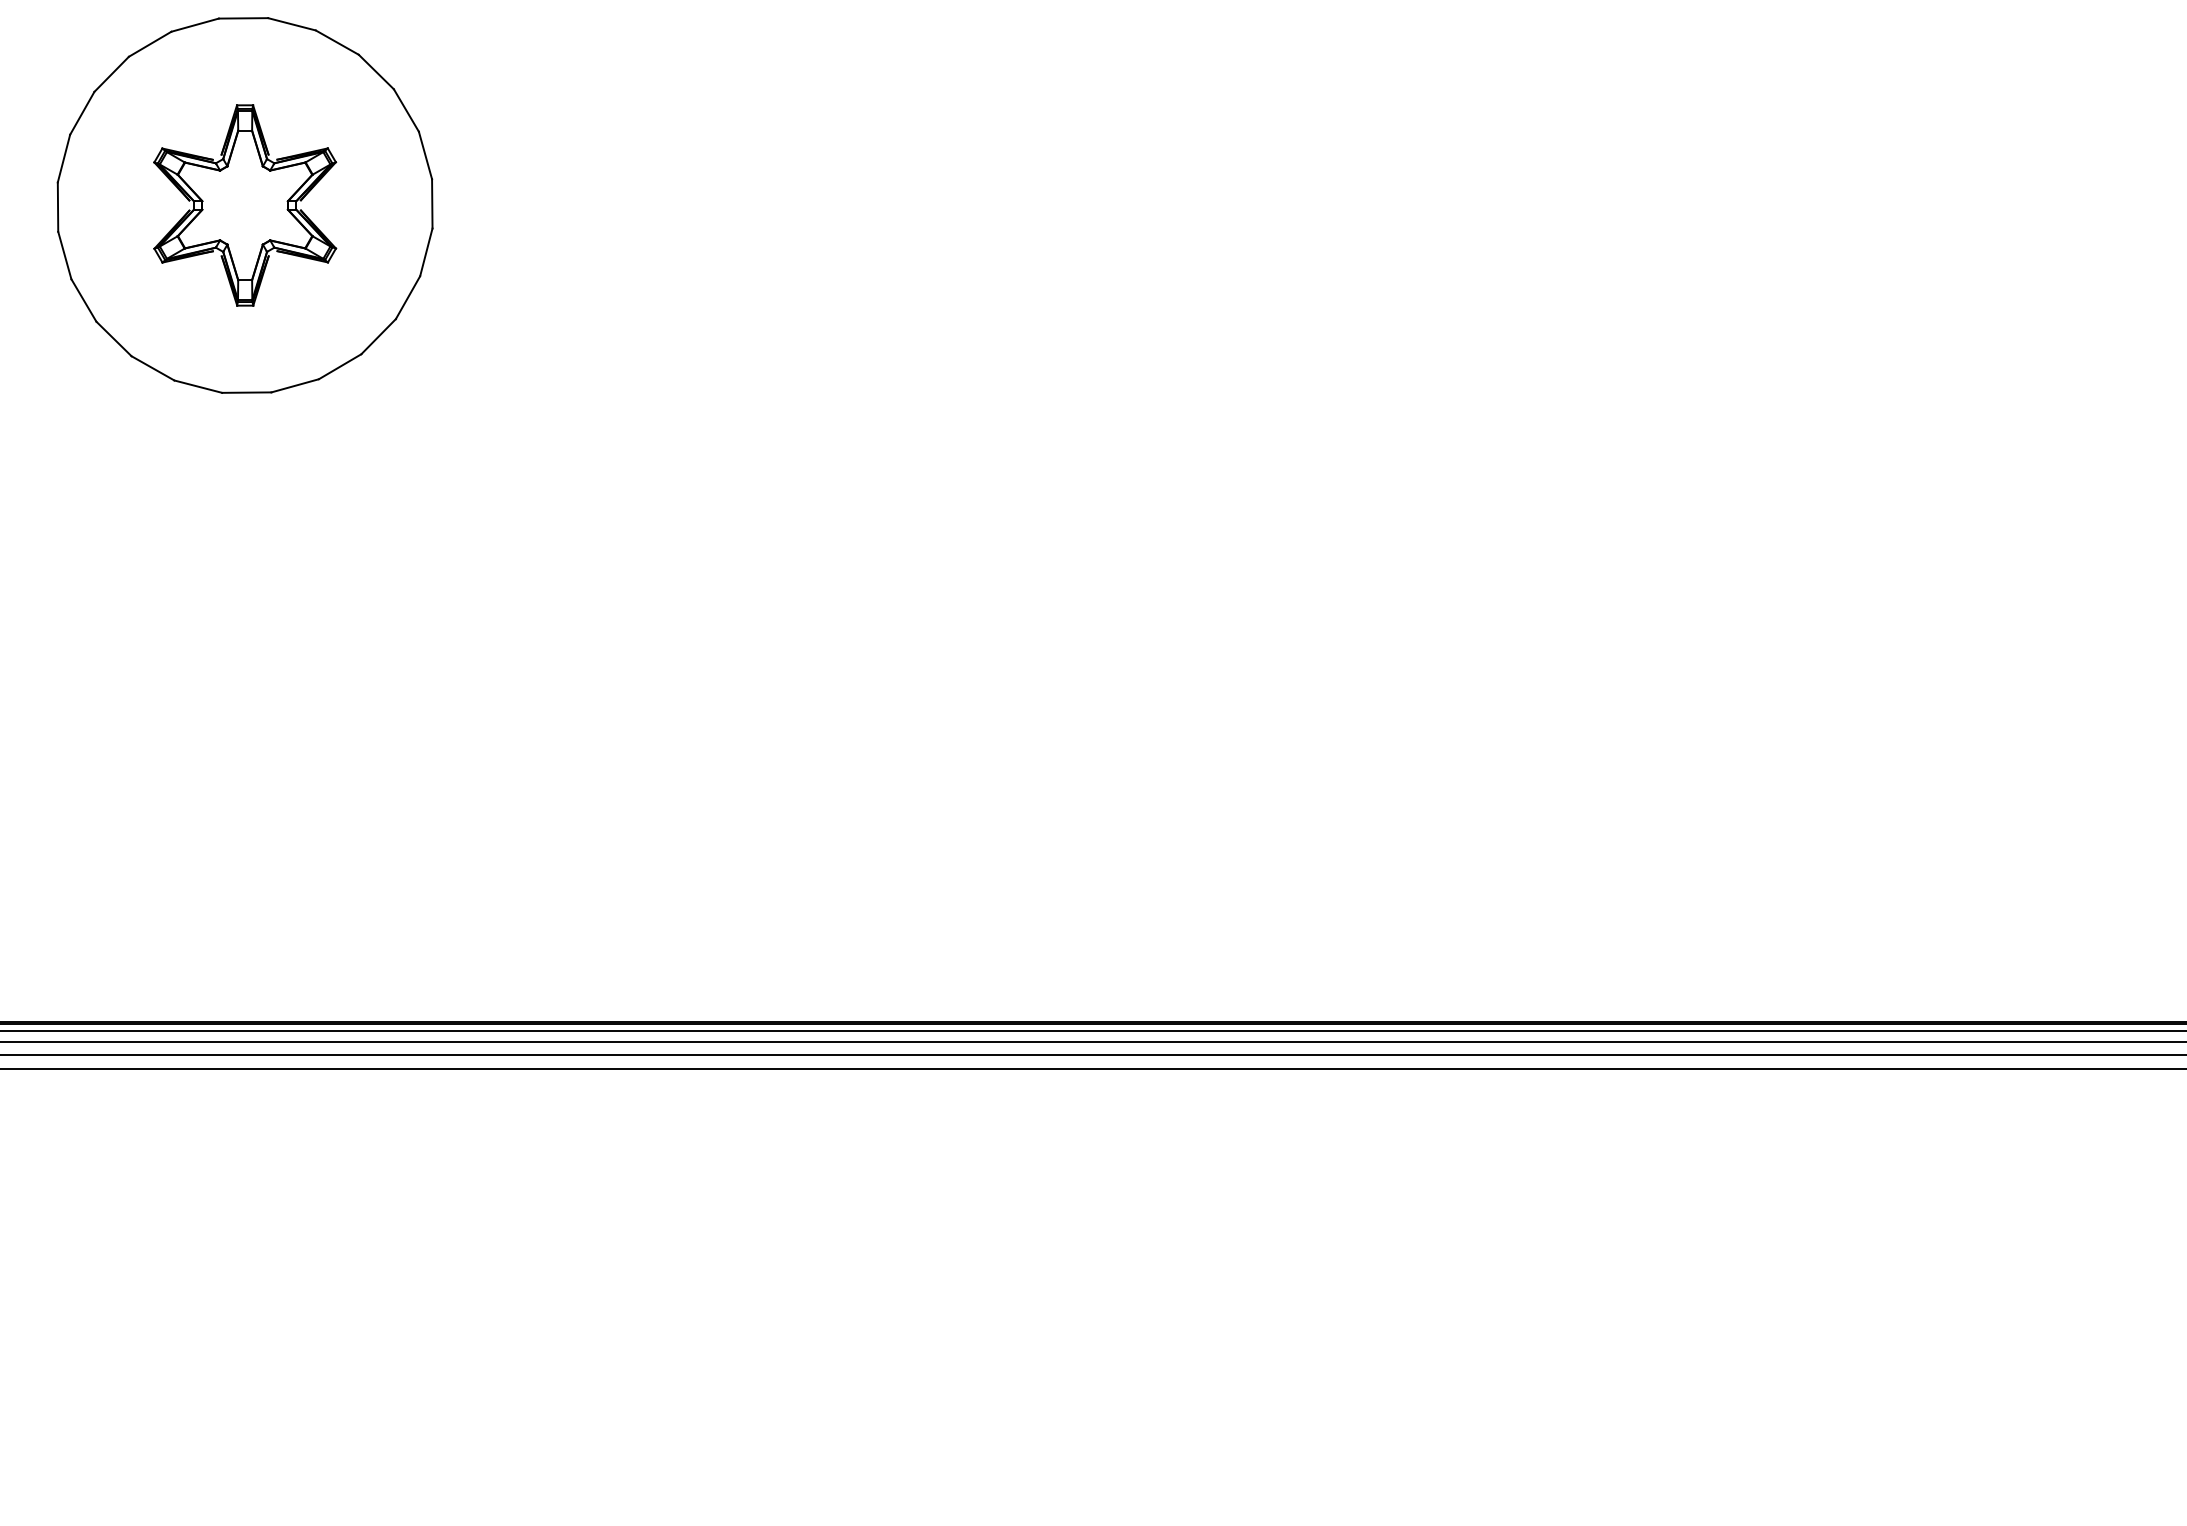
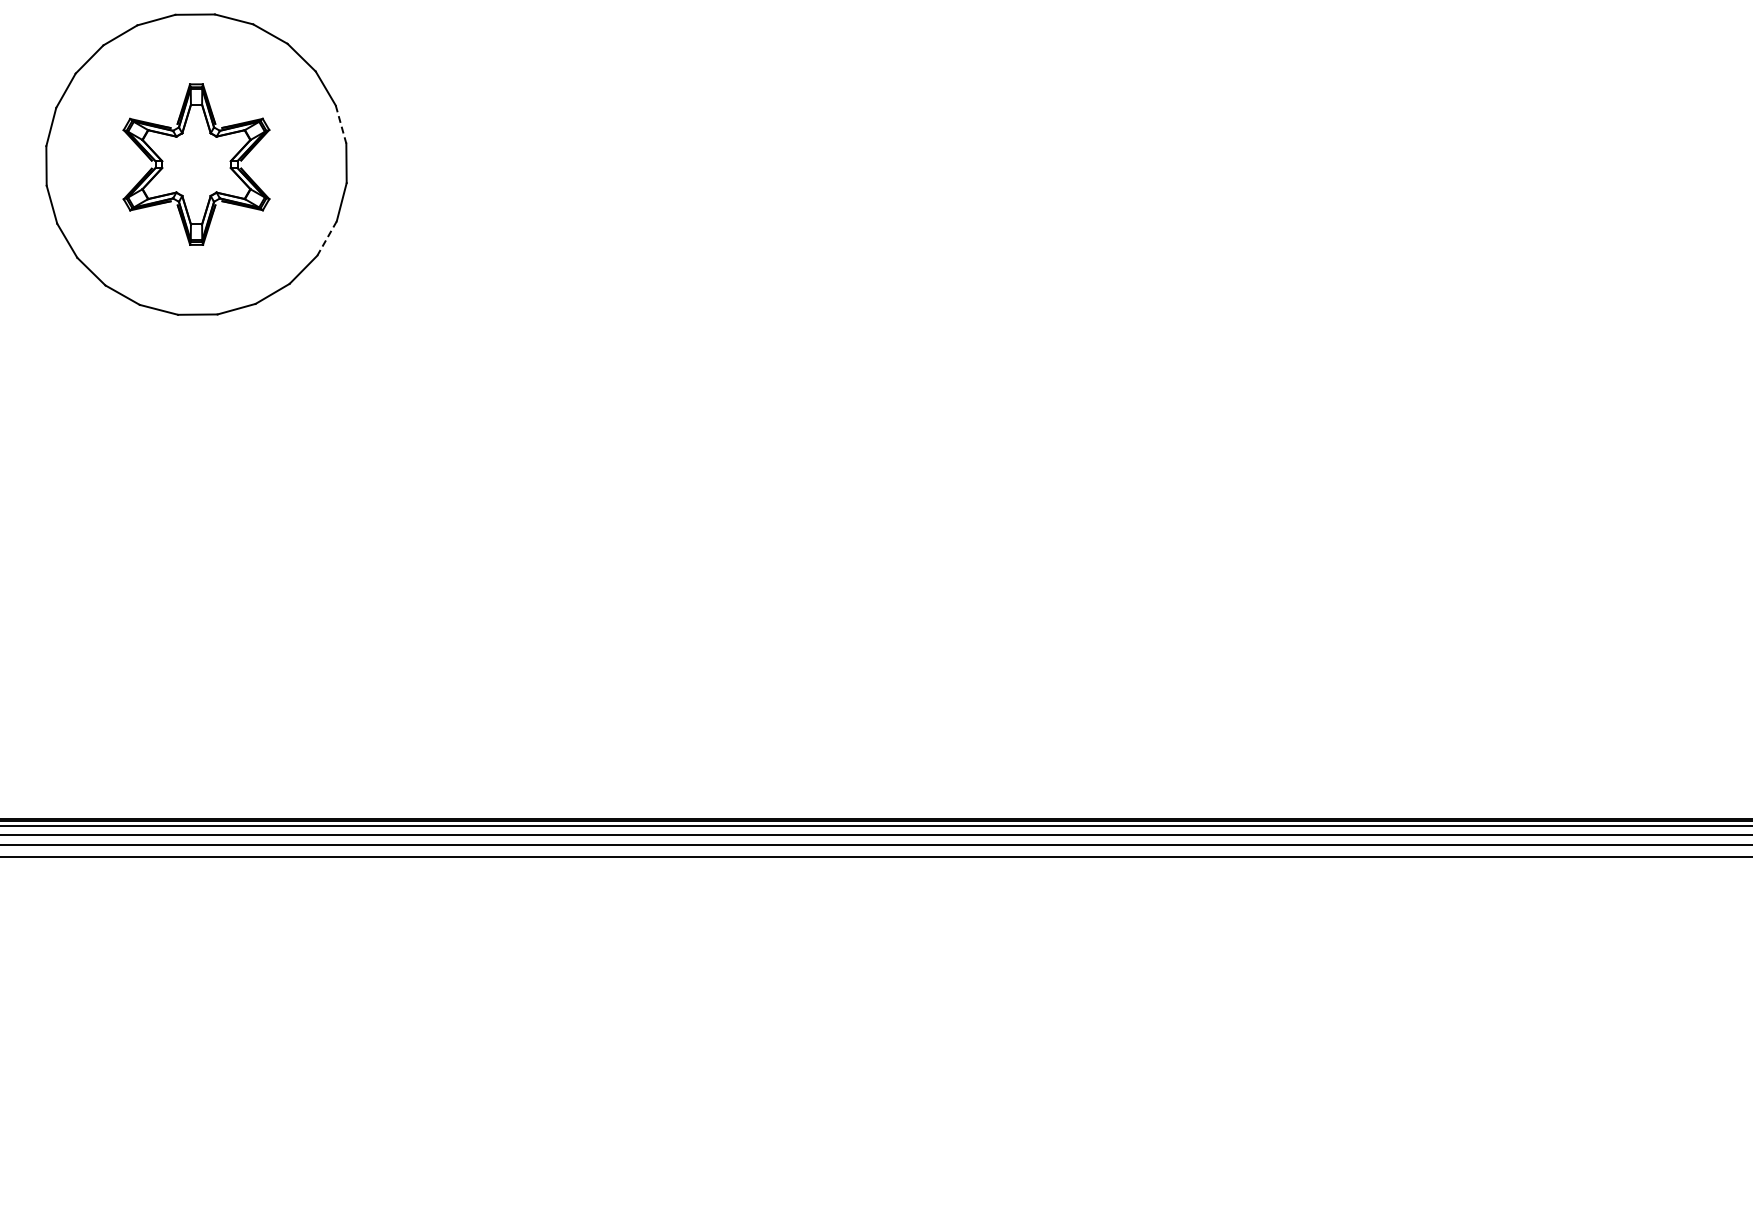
line: (426, 155) -> (341, 124), solid -> dashed
line: (408, 297) -> (327, 238), solid -> dashed

